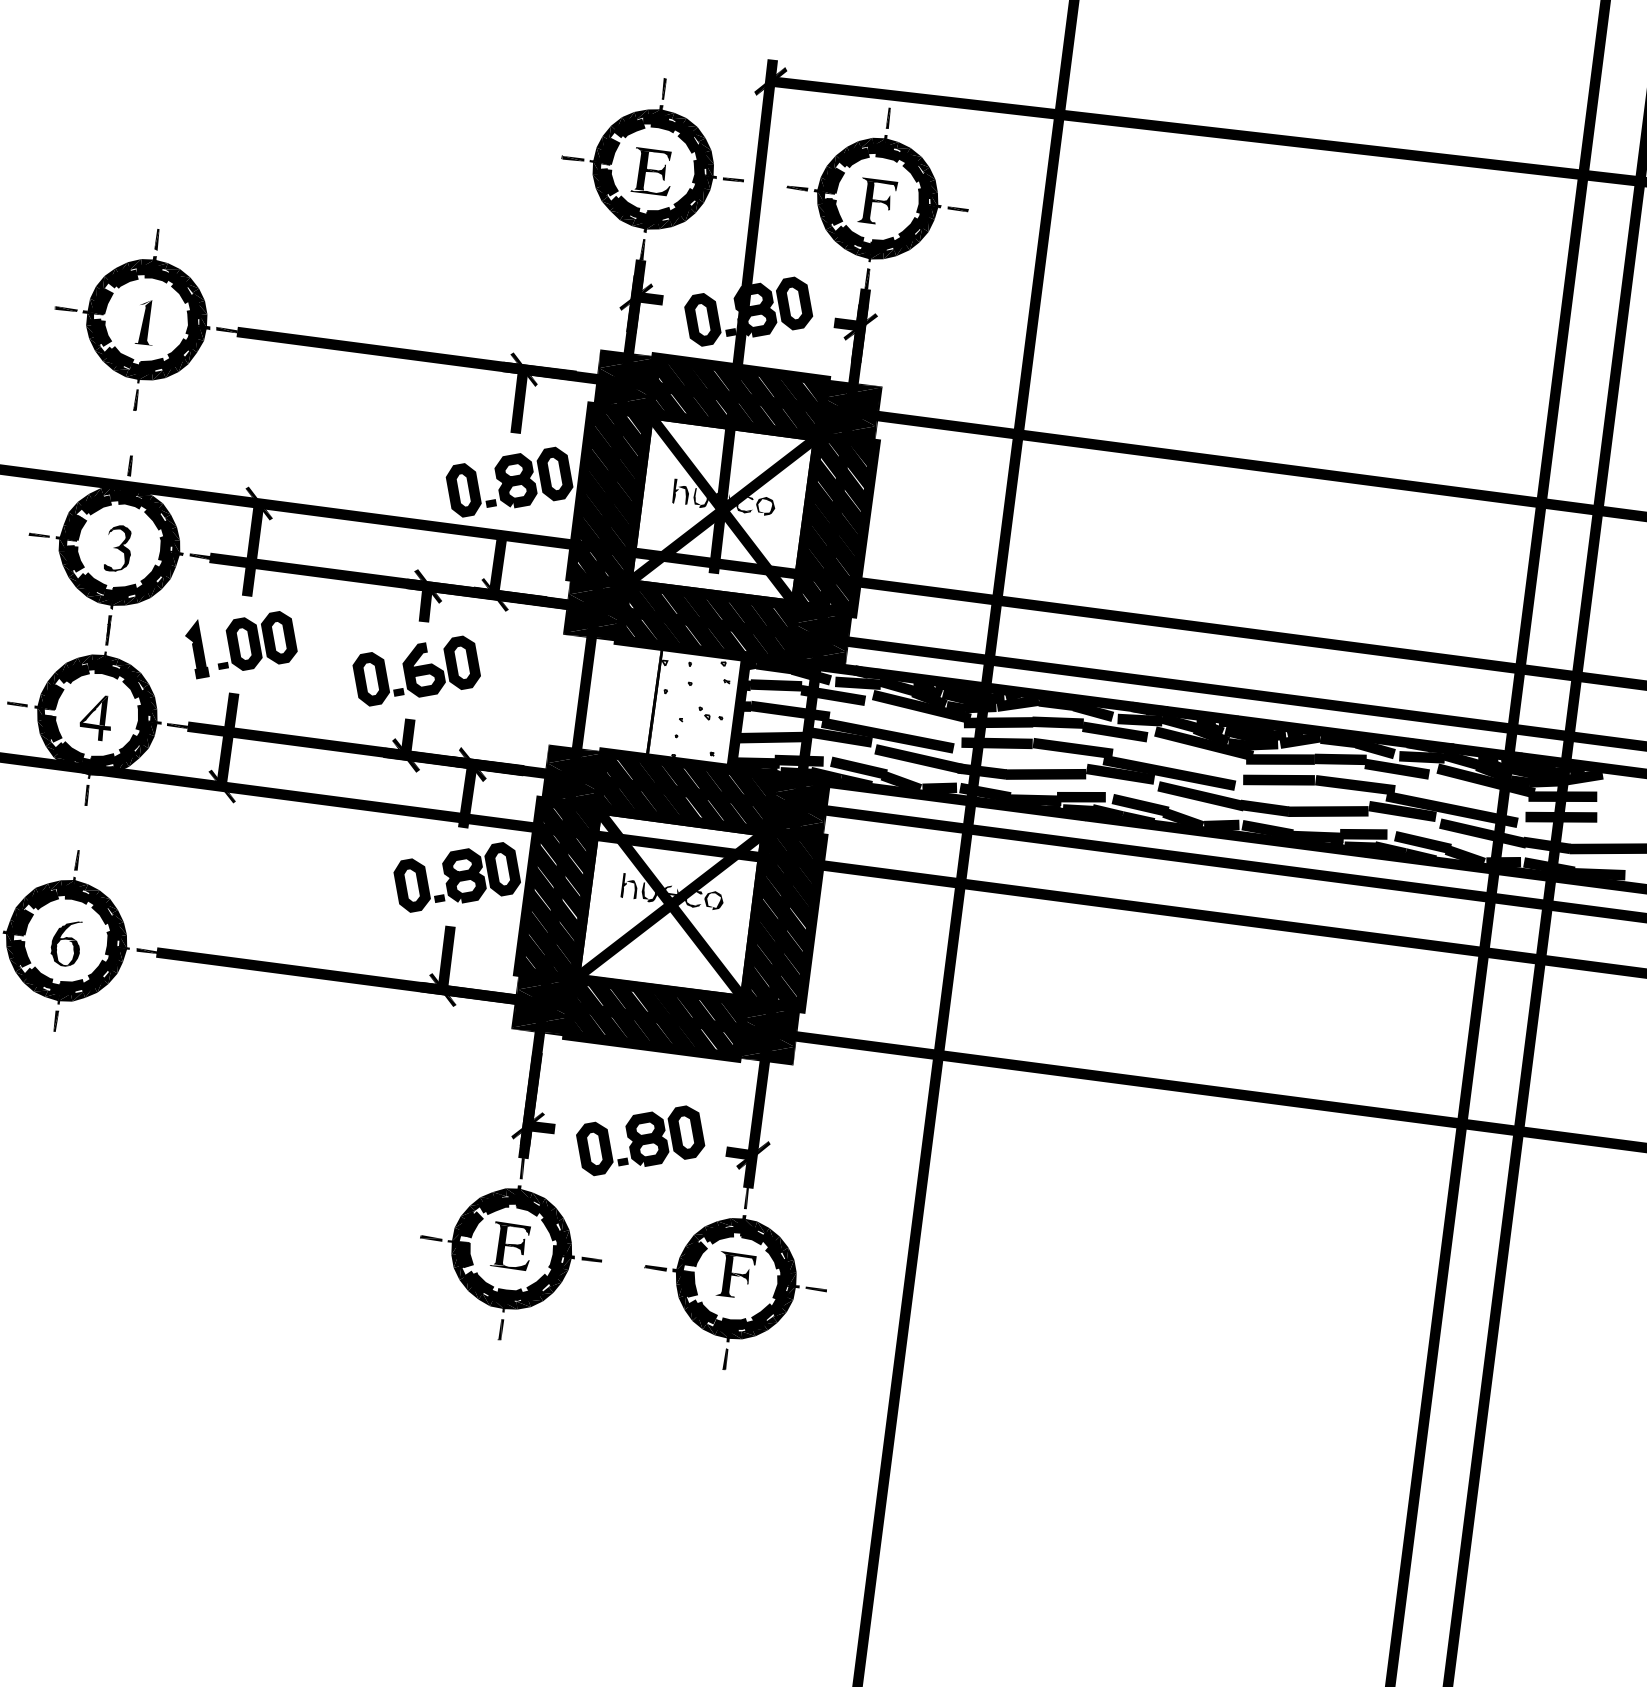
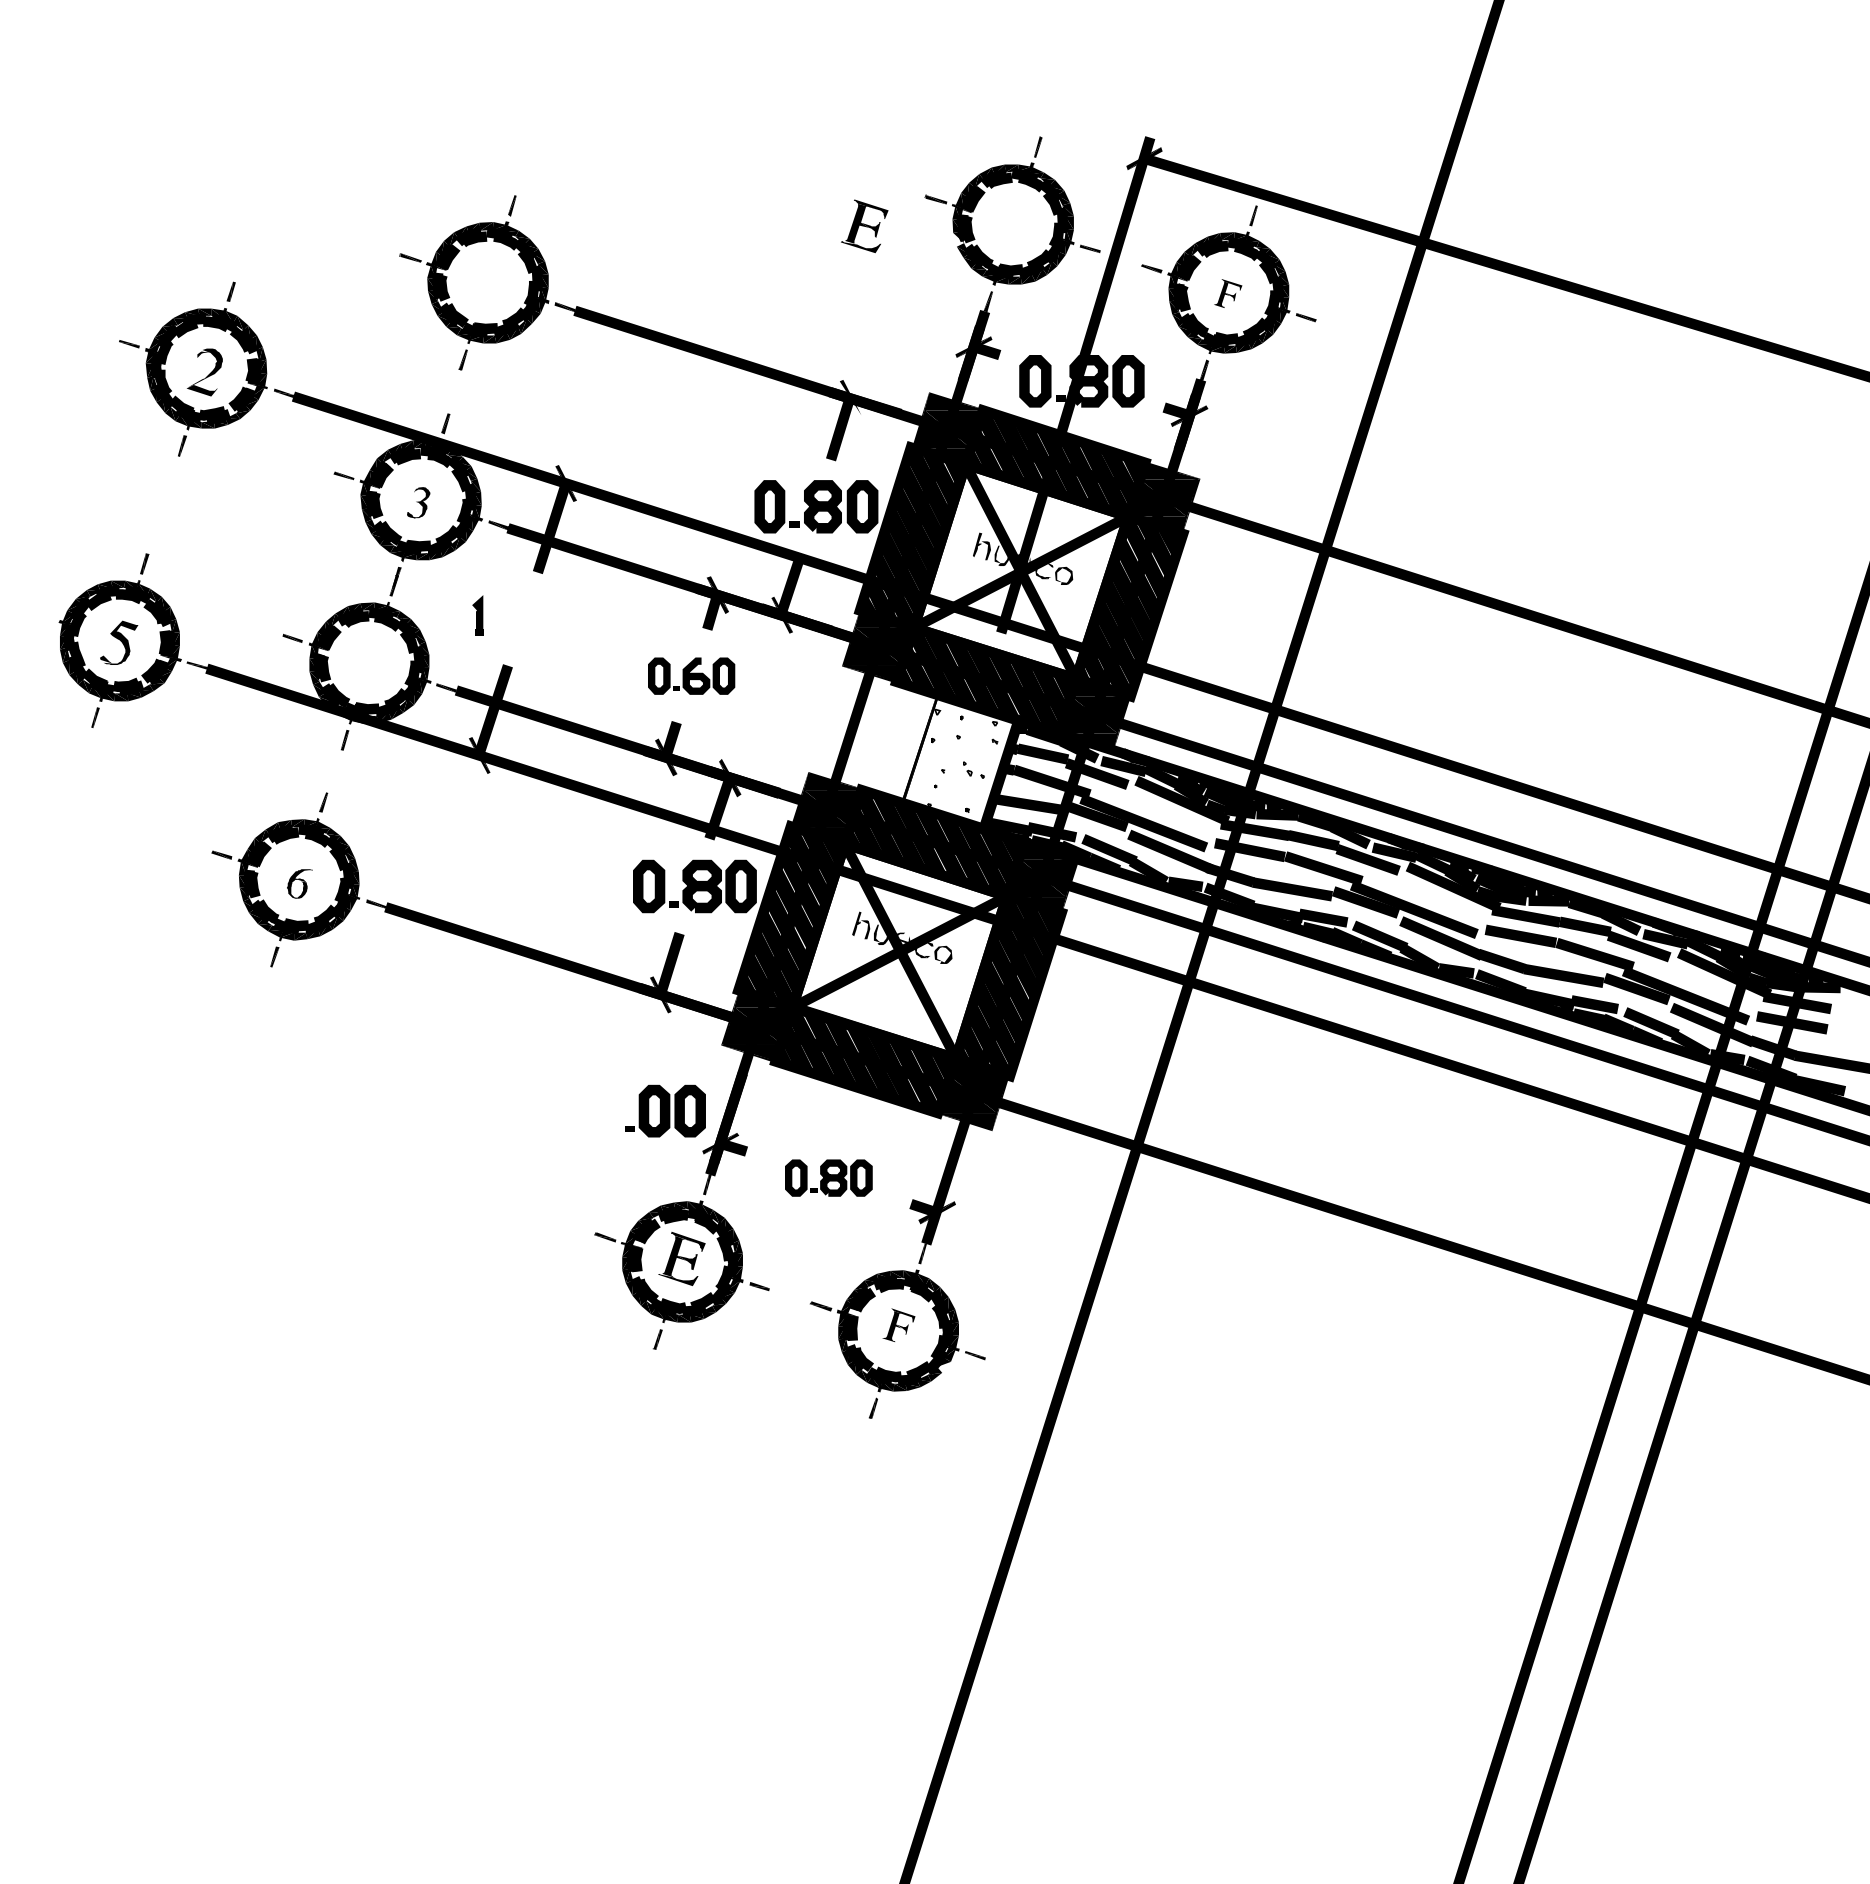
part: (650, 171) -> (864, 226), moved
fill: (602, 193) -> (958, 239), removed
part: (876, 199) -> (1227, 293), size x0.6
part: (143, 324) -> (484, 286), removed
fill: (524, 370) -> (850, 399), removed
part: (117, 548) -> (418, 502), size x0.7
part: (254, 641) -> (665, 1110), moved
part: (195, 649) -> (477, 615), size x0.7
part: (416, 670) -> (691, 675), size x0.7
part: (95, 719) -> (366, 667), removed
part: (67, 944) -> (299, 883), size x0.7
part: (640, 1140) -> (828, 1177), size x0.7
part: (735, 1273) -> (898, 1325), size x0.7
fill: (786, 1305) -> (943, 1366), removed

